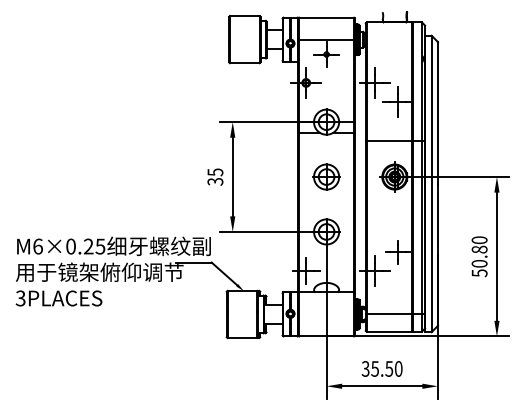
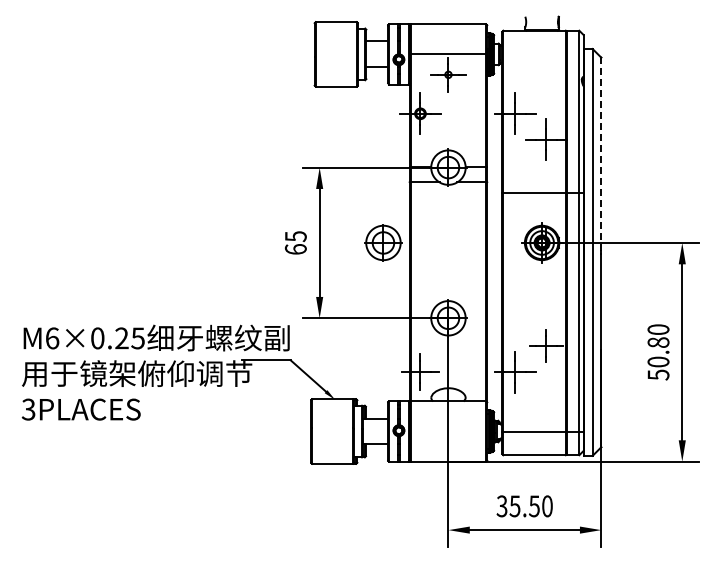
line: (438, 112) -> (601, 154), solid -> dashed
part: (326, 176) -> (383, 242), moved
text: (215, 181) -> (295, 249), 35 -> 65

